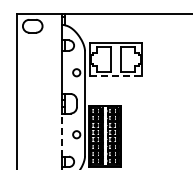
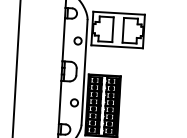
line: (116, 76) -> (117, 47), dashed -> solid
line: (62, 135) -> (60, 102), dashed -> solid

